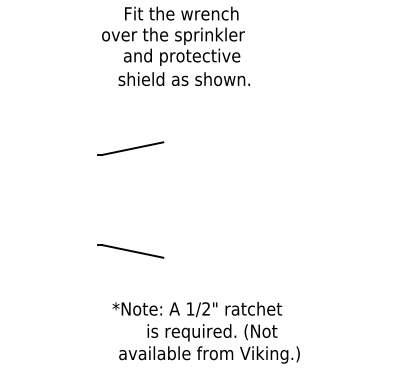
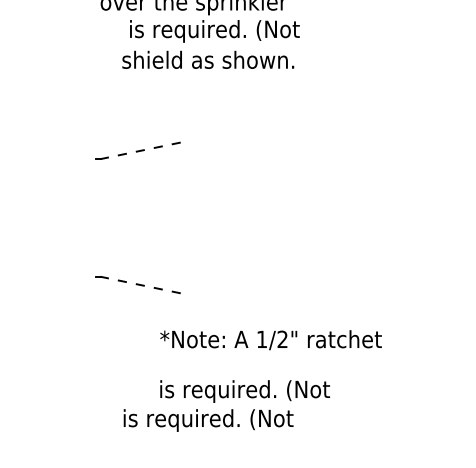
text: (189, 56) -> (215, 30), and protective -> is required. (Not
line: (132, 148) -> (140, 150), solid -> dashed
line: (132, 251) -> (140, 285), solid -> dashed
text: (197, 309) -> (271, 340), moved
text: (209, 354) -> (241, 419), available from Viking.) -> is required. (Not

